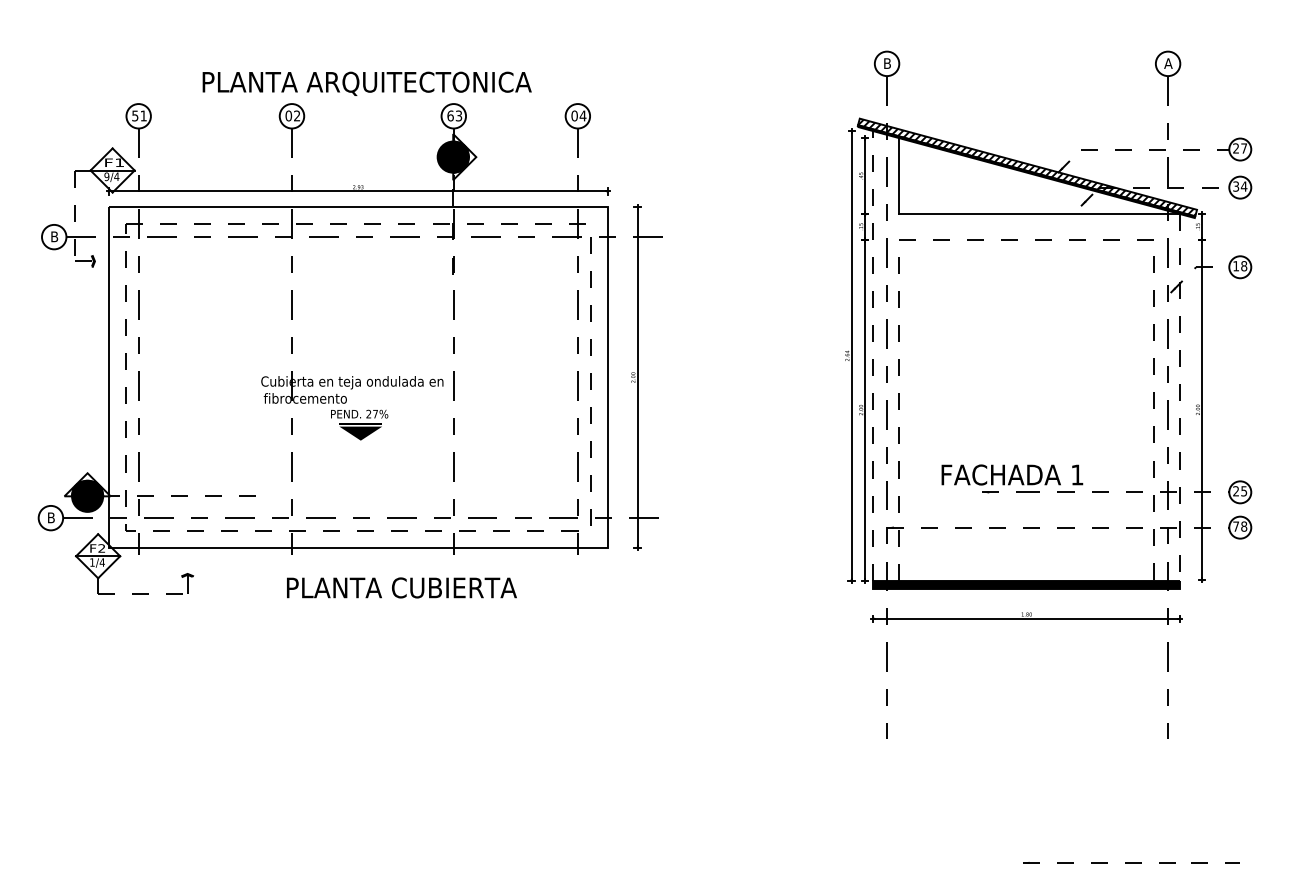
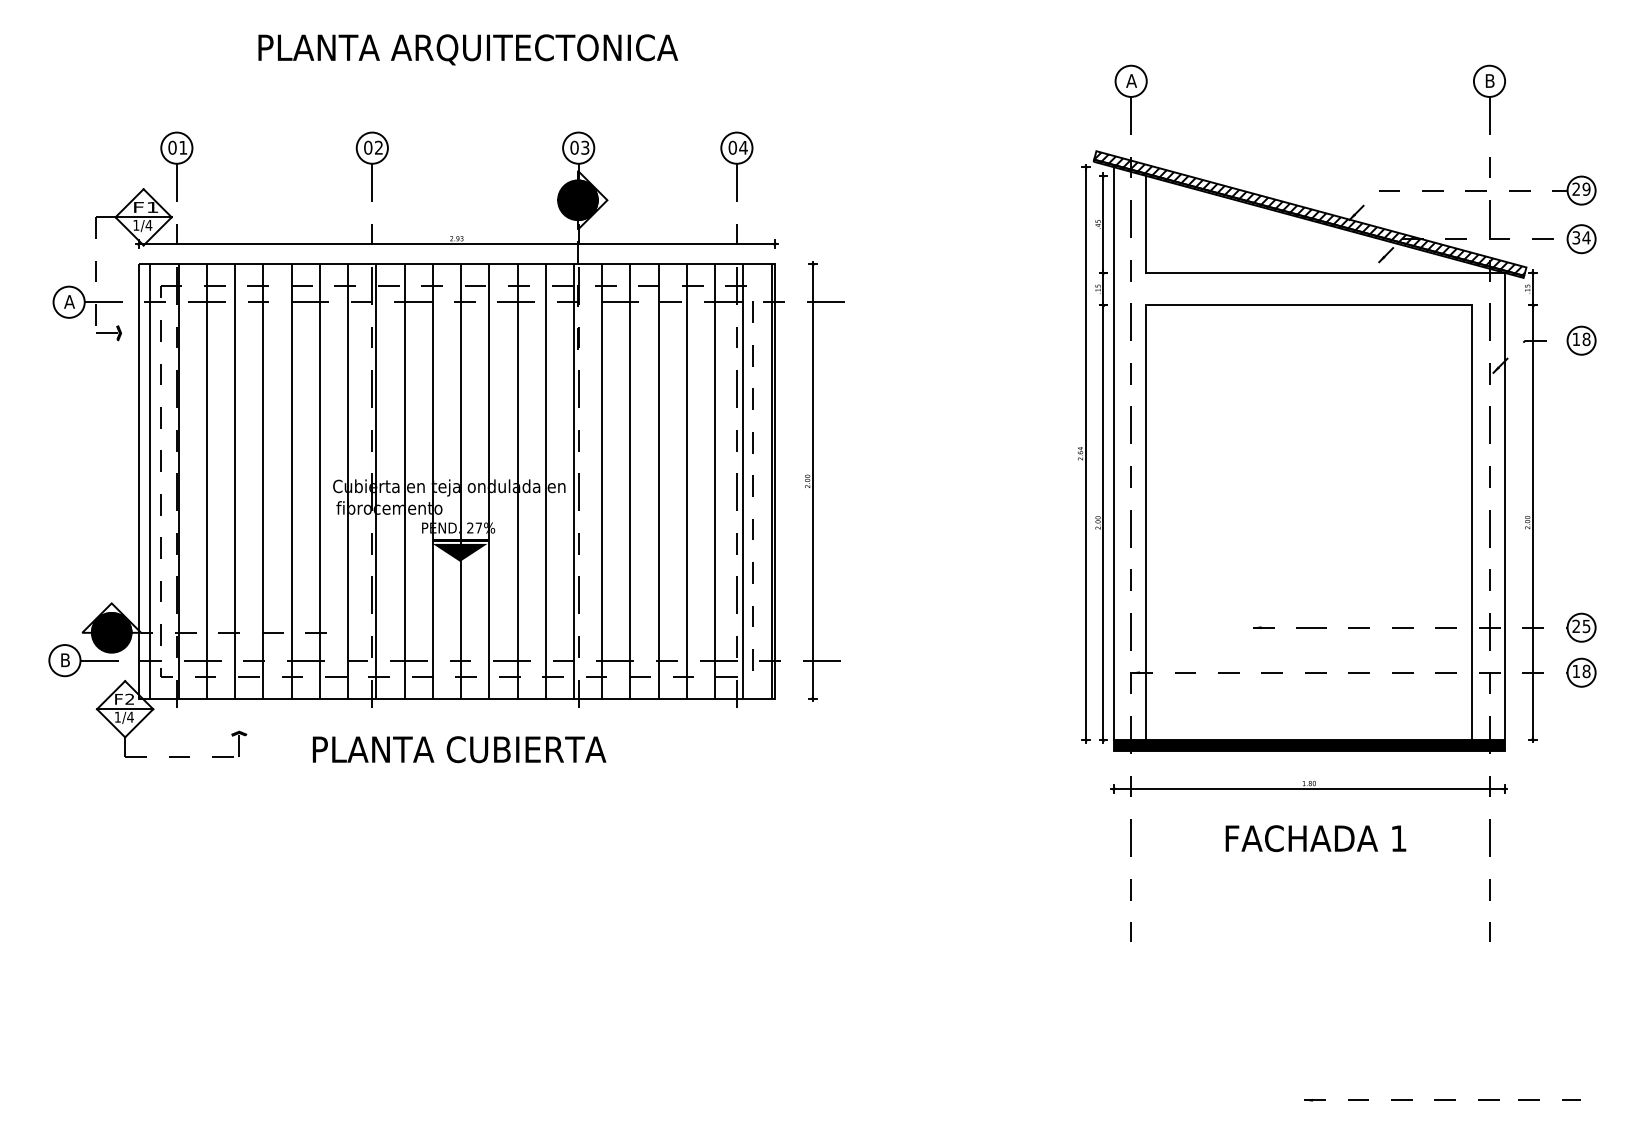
text: (887, 63) -> (1131, 80), B -> A
text: (1168, 63) -> (1489, 80), A -> B
text: (367, 83) -> (468, 49), moved
text: (135, 115) -> (172, 147), 51 -> 01
text: (450, 115) -> (574, 147), 63 -> 03
text: (1244, 147) -> (1586, 188), 27 -> 29
text: (107, 176) -> (136, 224), 9/4 -> 1/4
text: (54, 236) -> (69, 301), B -> A
line: (1026, 239) -> (1309, 305), dashed -> solid
line: (873, 355) -> (1113, 453), dashed -> solid
hatch: (361, 377) -> (460, 481), added
line: (1179, 397) -> (1504, 506), dashed -> solid
text: (1012, 474) -> (1315, 838), moved
text: (1236, 526) -> (1576, 671), 78 -> 18
text: (401, 587) -> (459, 749), moved

